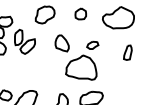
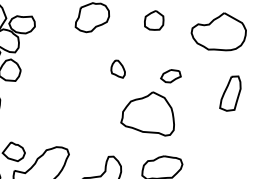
part: (24, 41) -> (53, 61), removed
part: (61, 43) -> (117, 69), size x0.6
part: (127, 52) -> (230, 92), size x1.4

